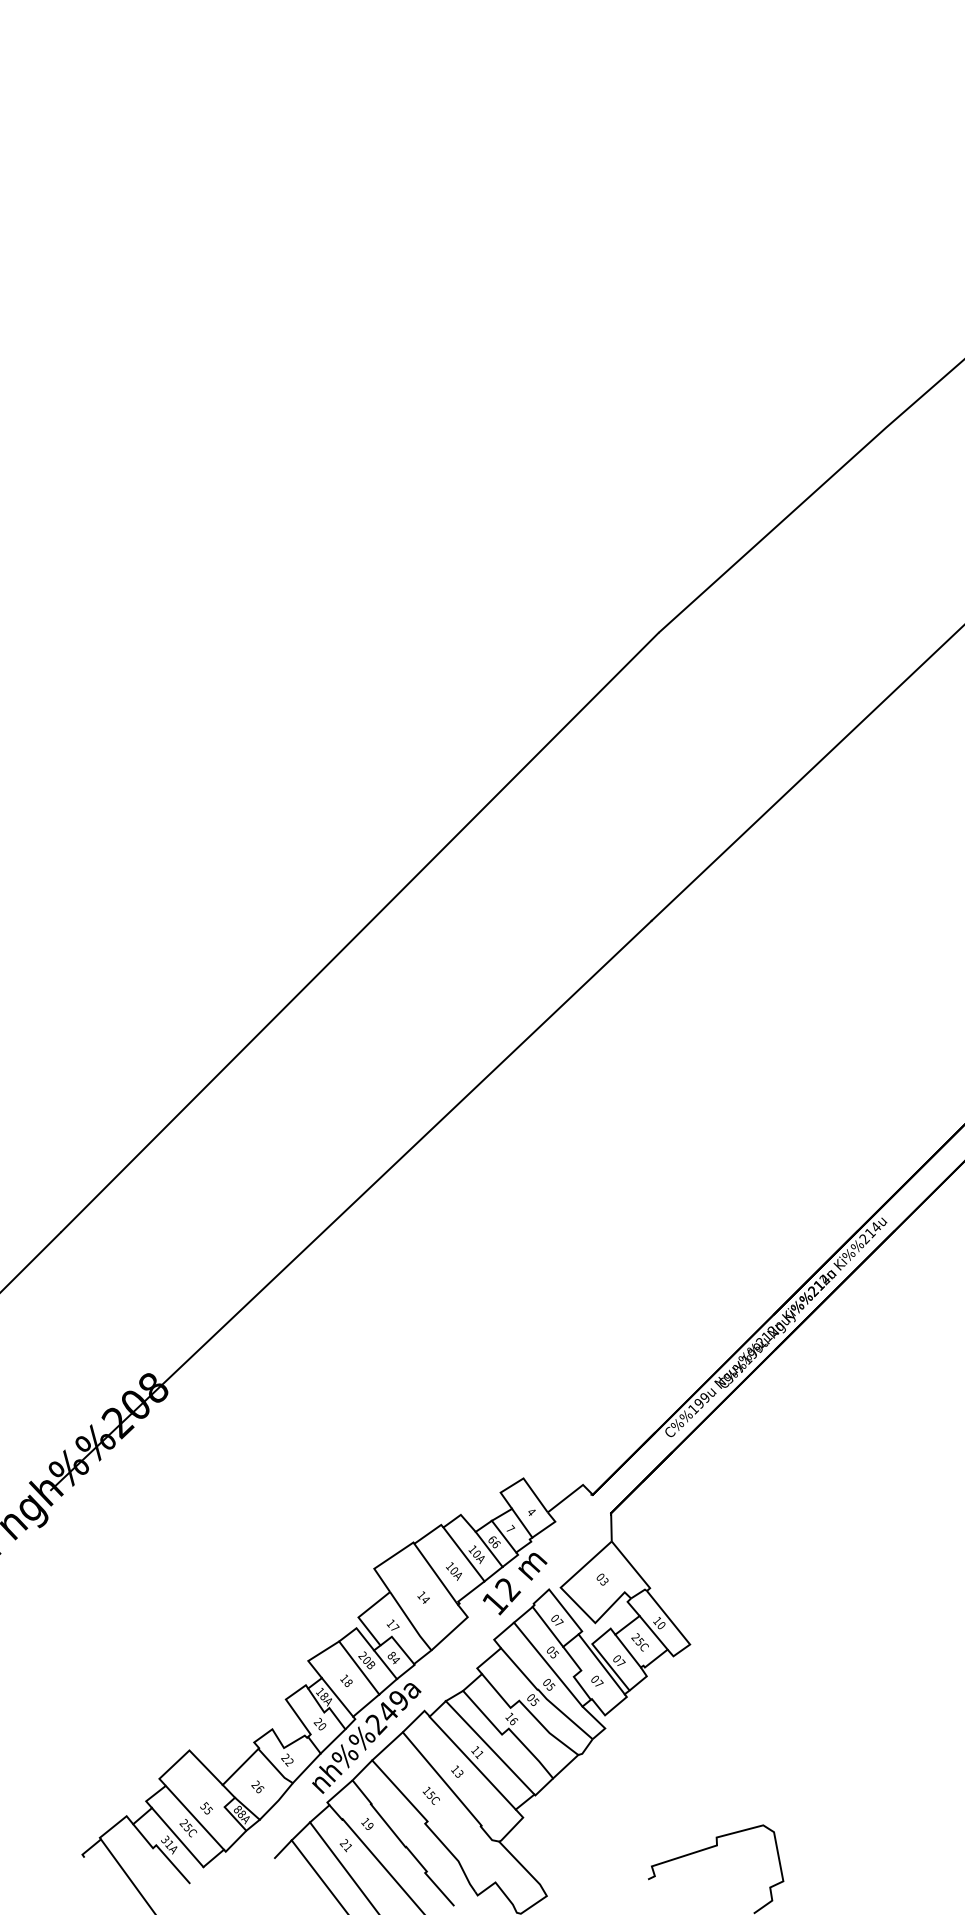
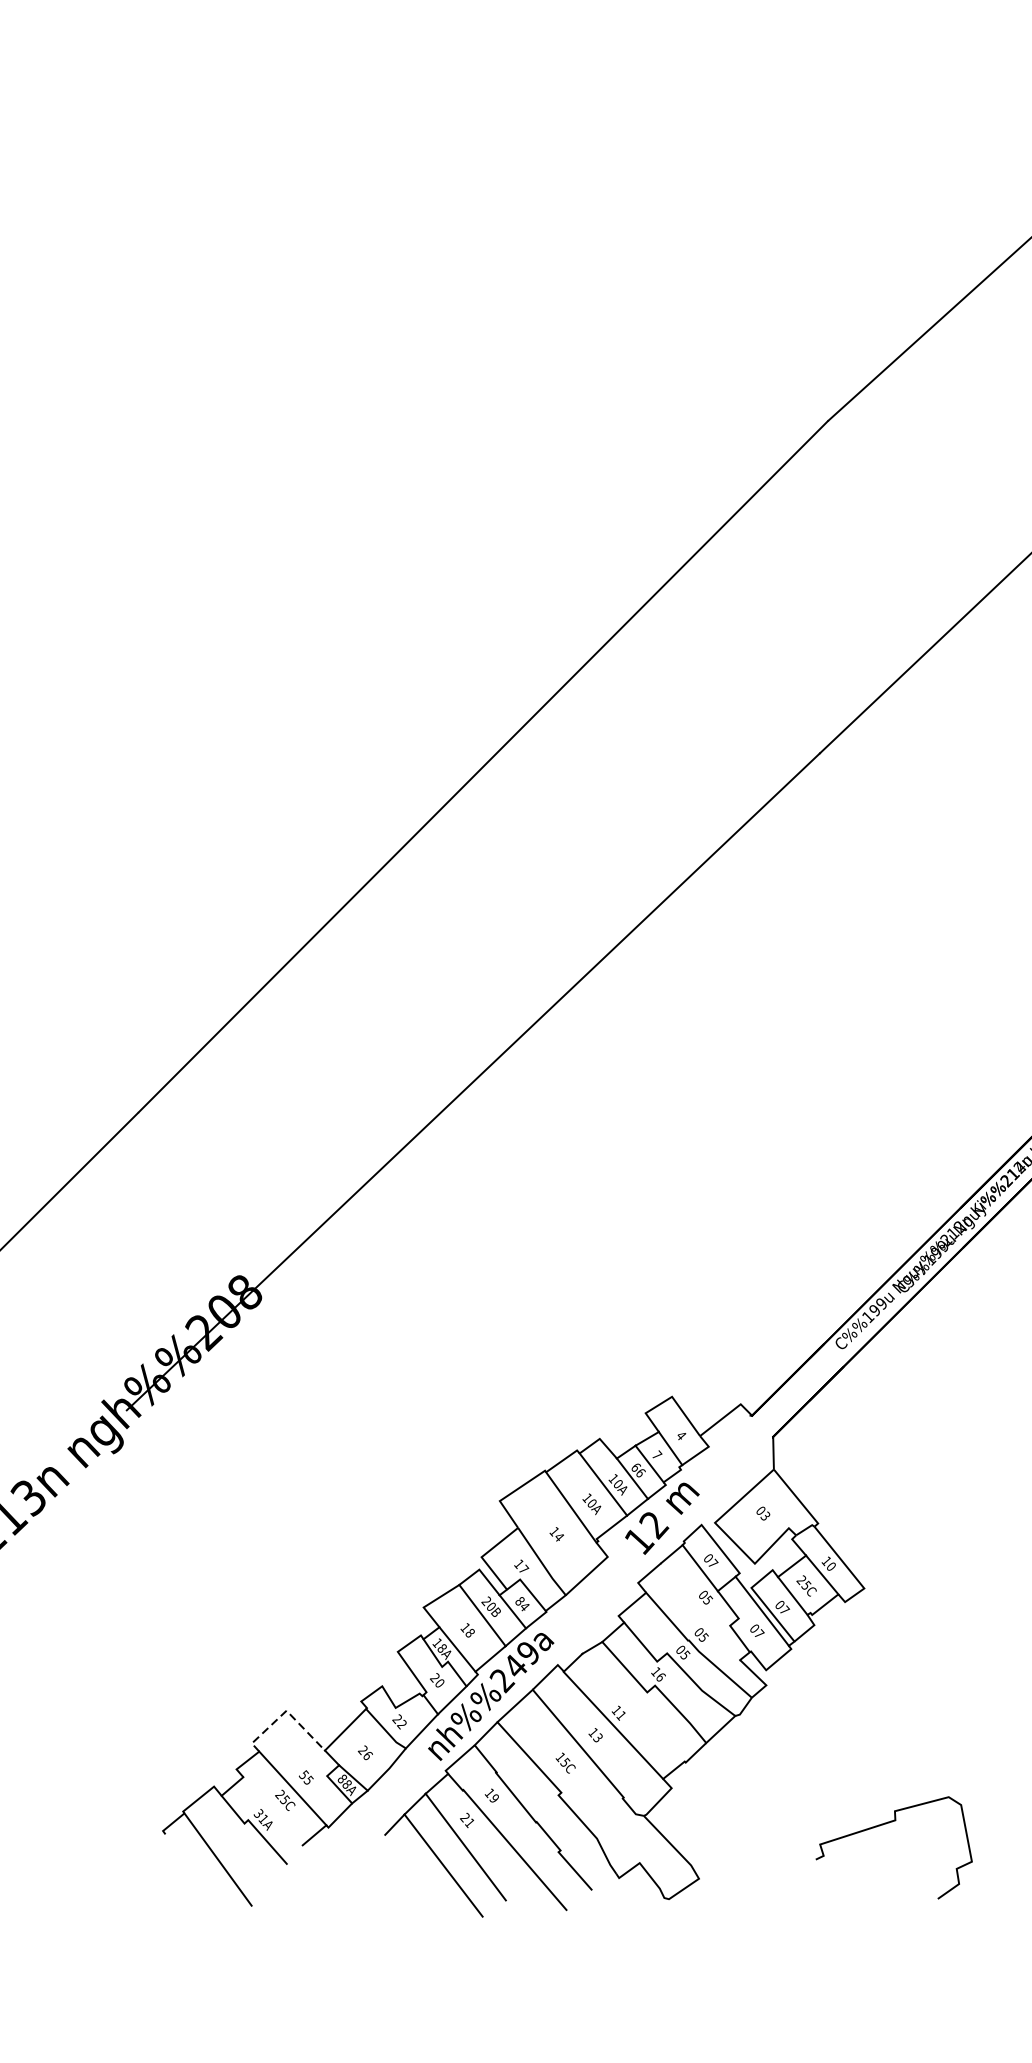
line: (548, 1664) -> (700, 1611), removed
line: (489, 1747) -> (632, 1707), removed
line: (188, 1751) -> (285, 1711), solid -> dashed
line: (177, 1837) -> (272, 1811), removed

